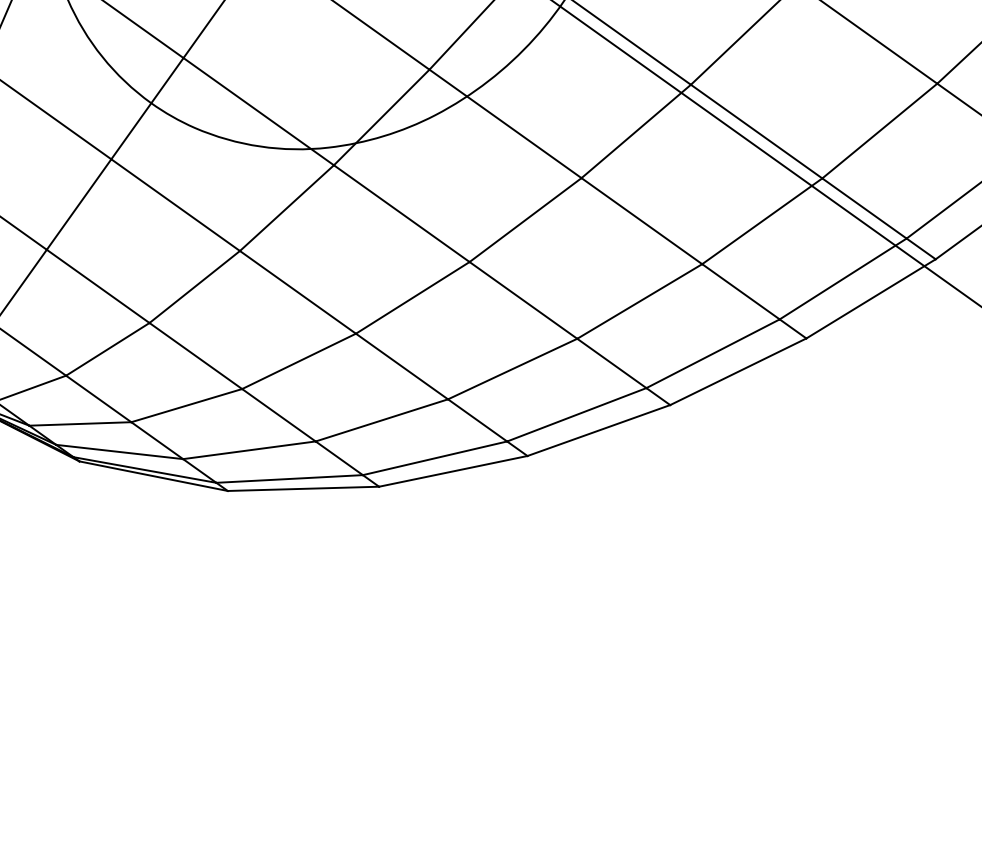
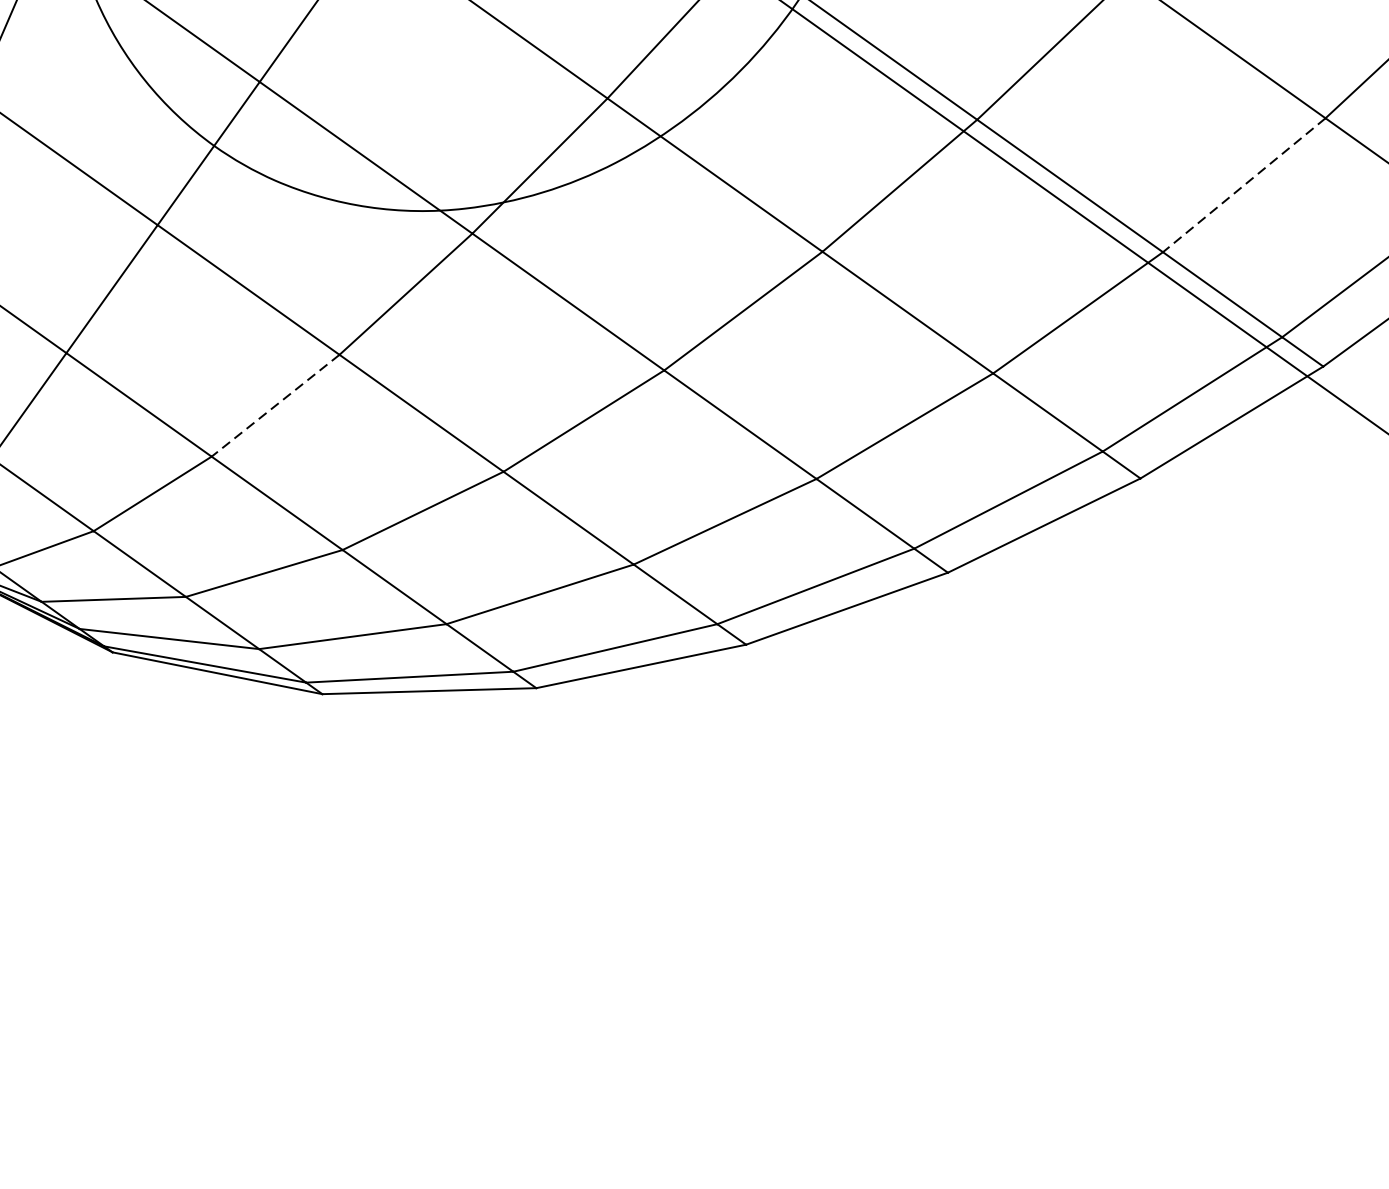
line: (879, 131) -> (1243, 185), solid -> dashed
line: (194, 287) -> (275, 406), solid -> dashed

